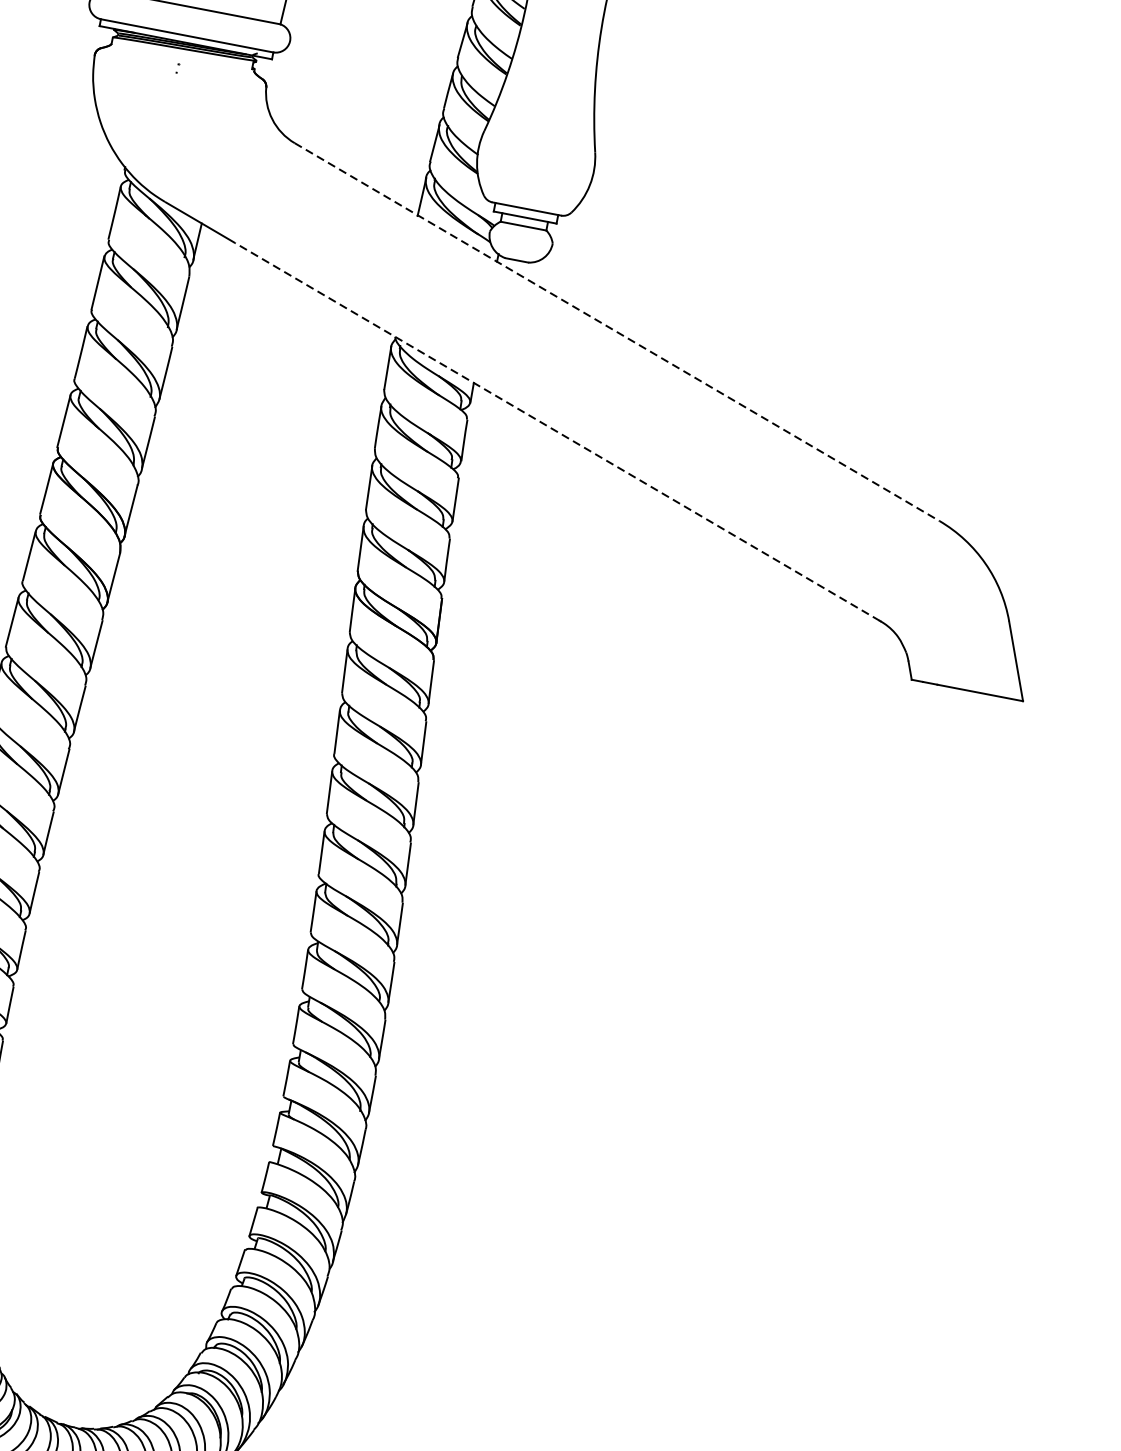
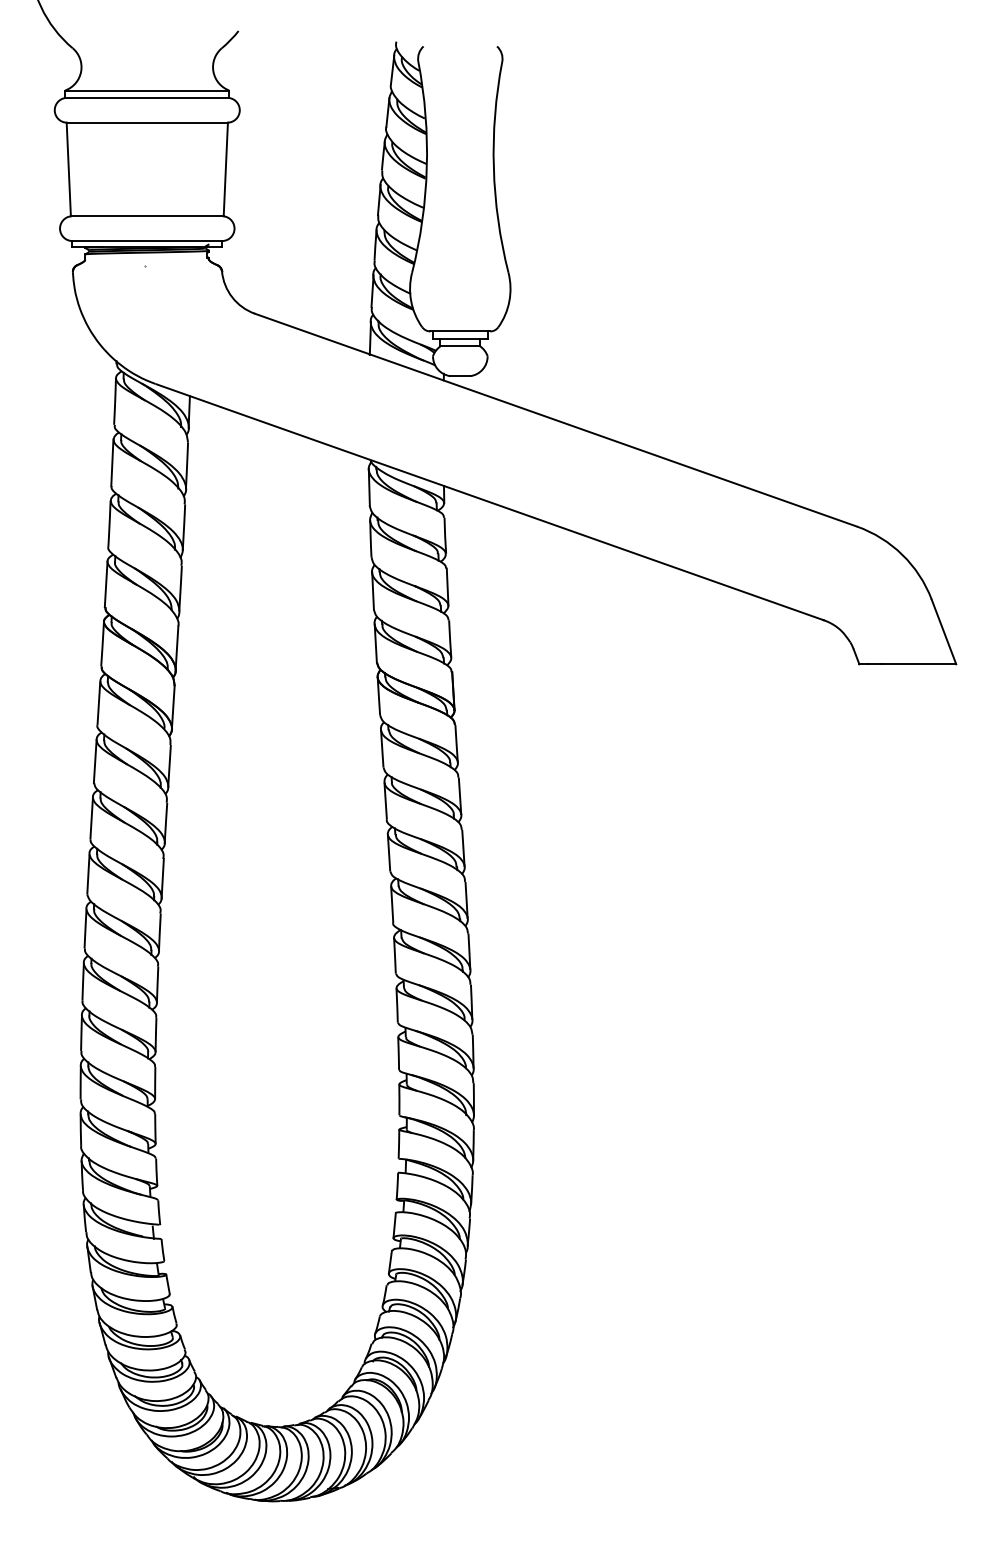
line: (617, 332) -> (556, 420), dashed -> solid
line: (556, 431) -> (521, 513), dashed -> solid

